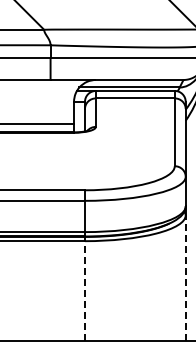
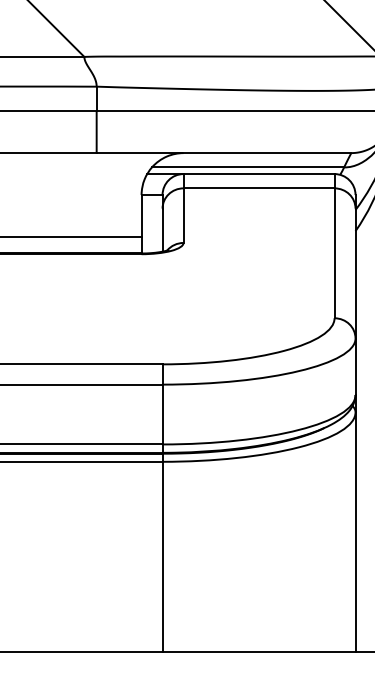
line: (185, 277) -> (355, 531), dashed -> solid
line: (84, 290) -> (161, 556), dashed -> solid

